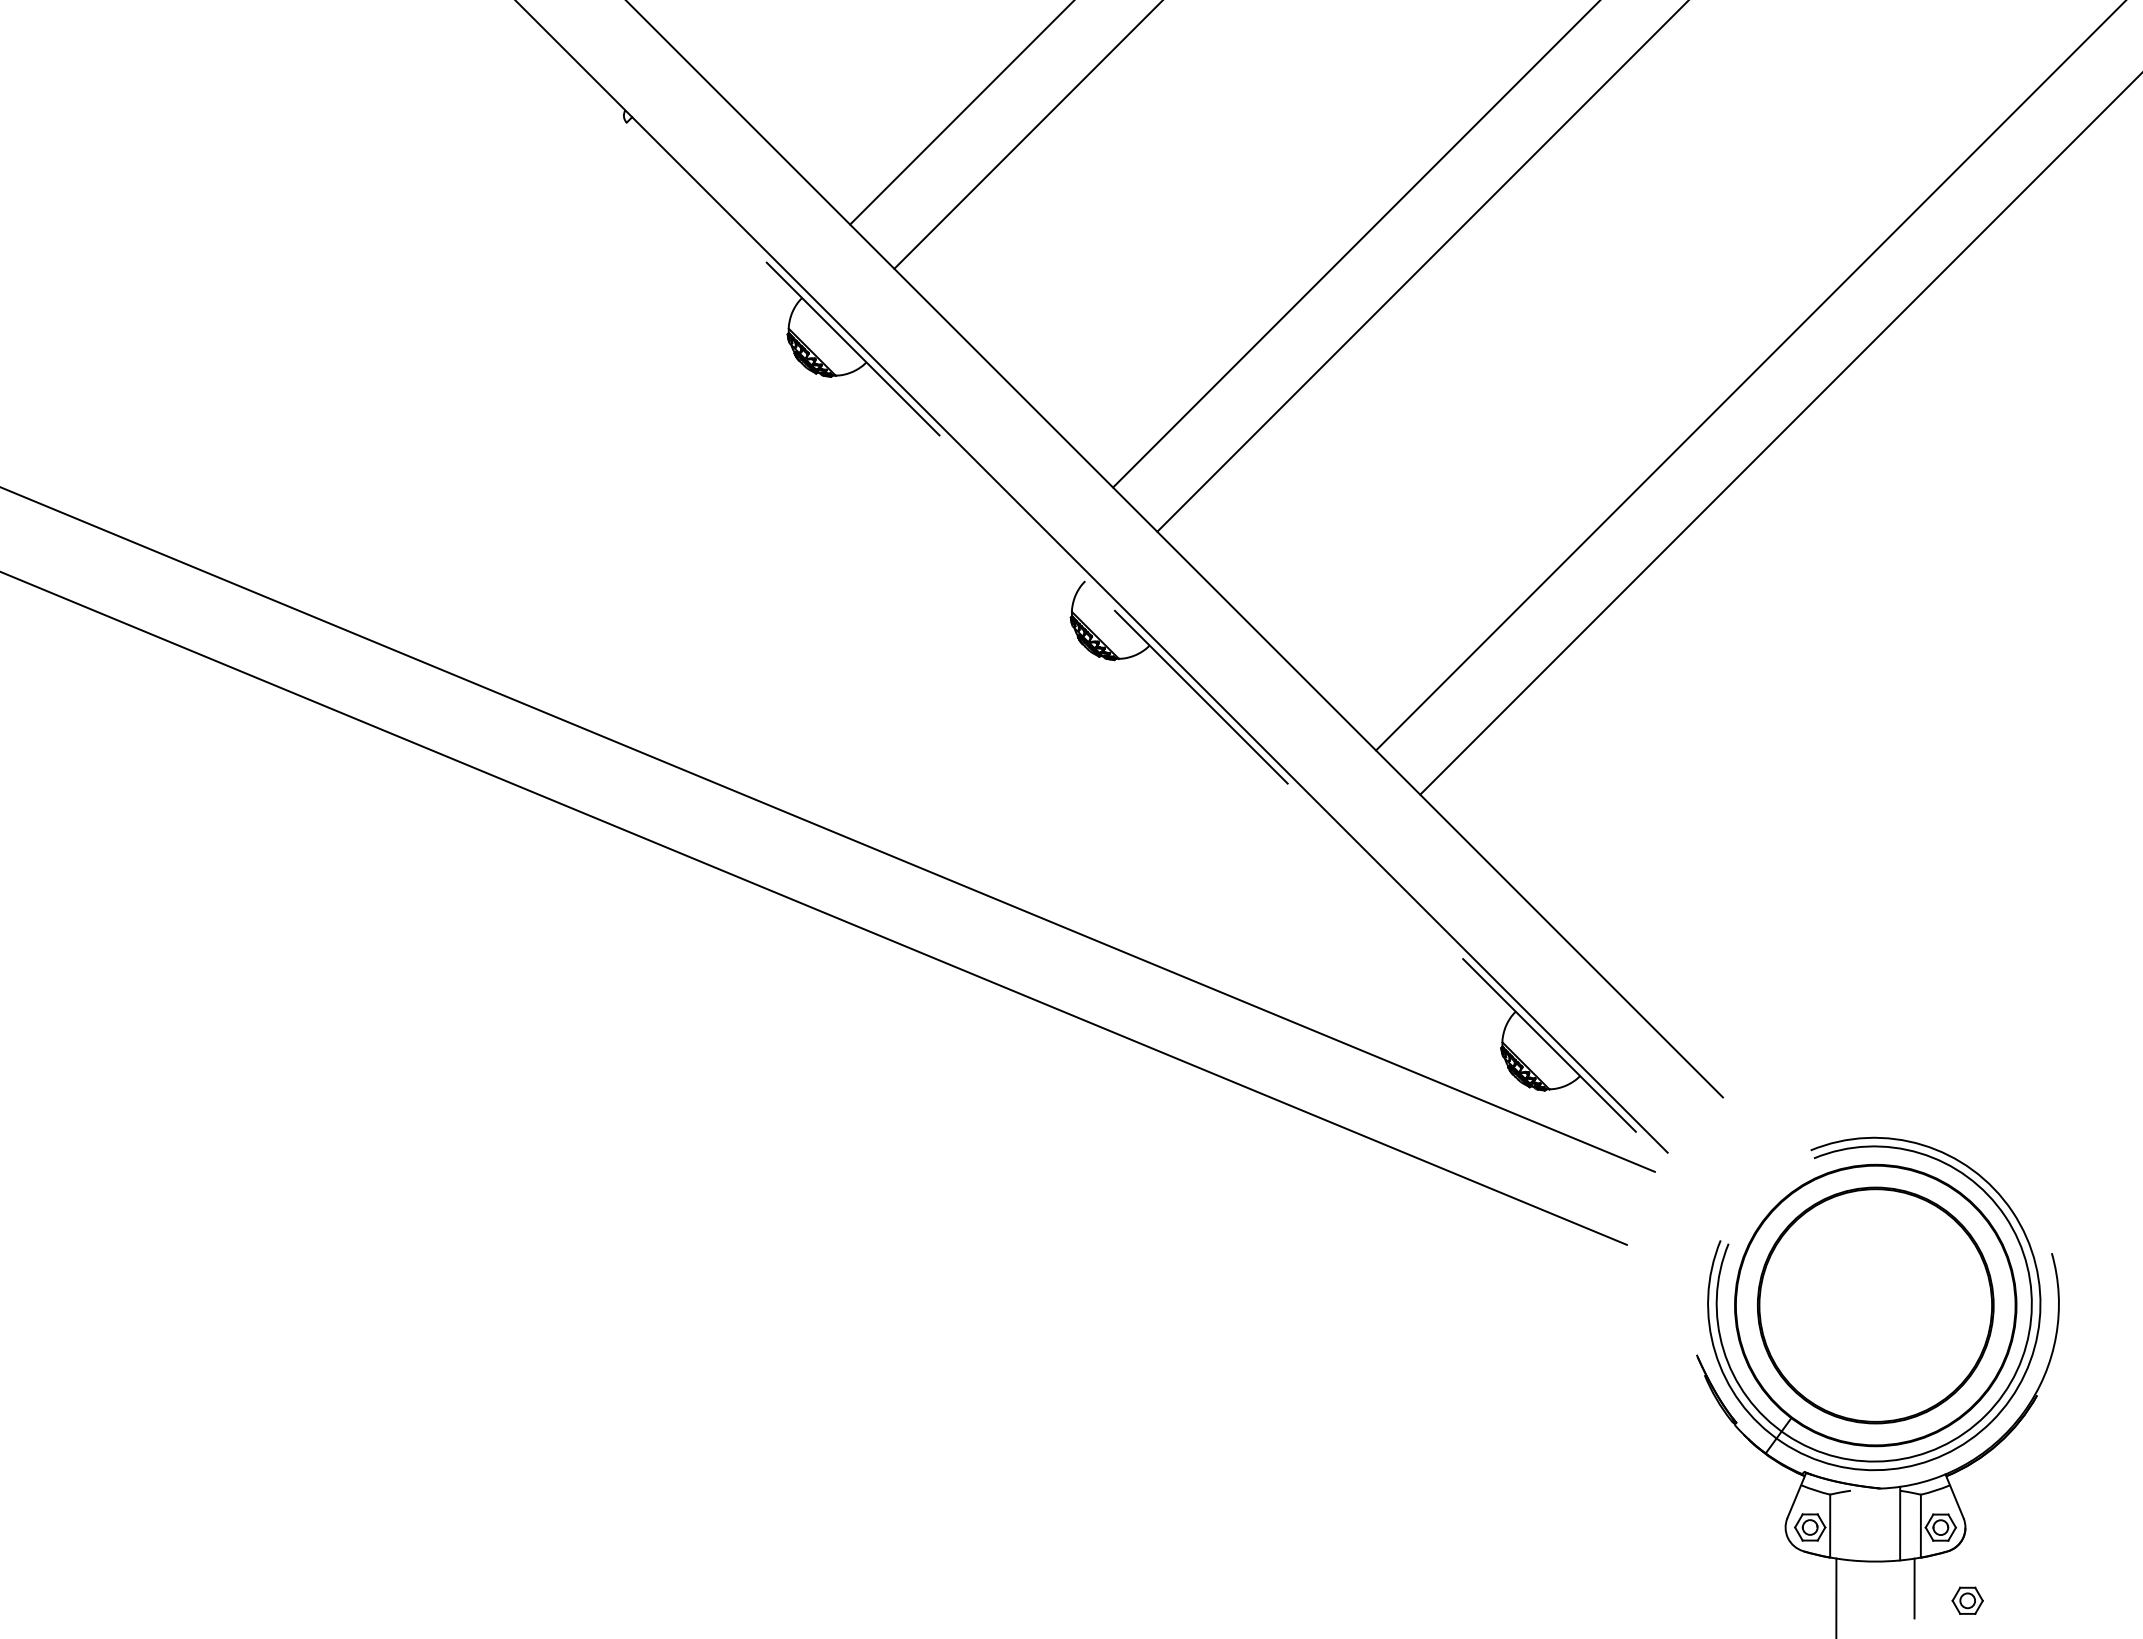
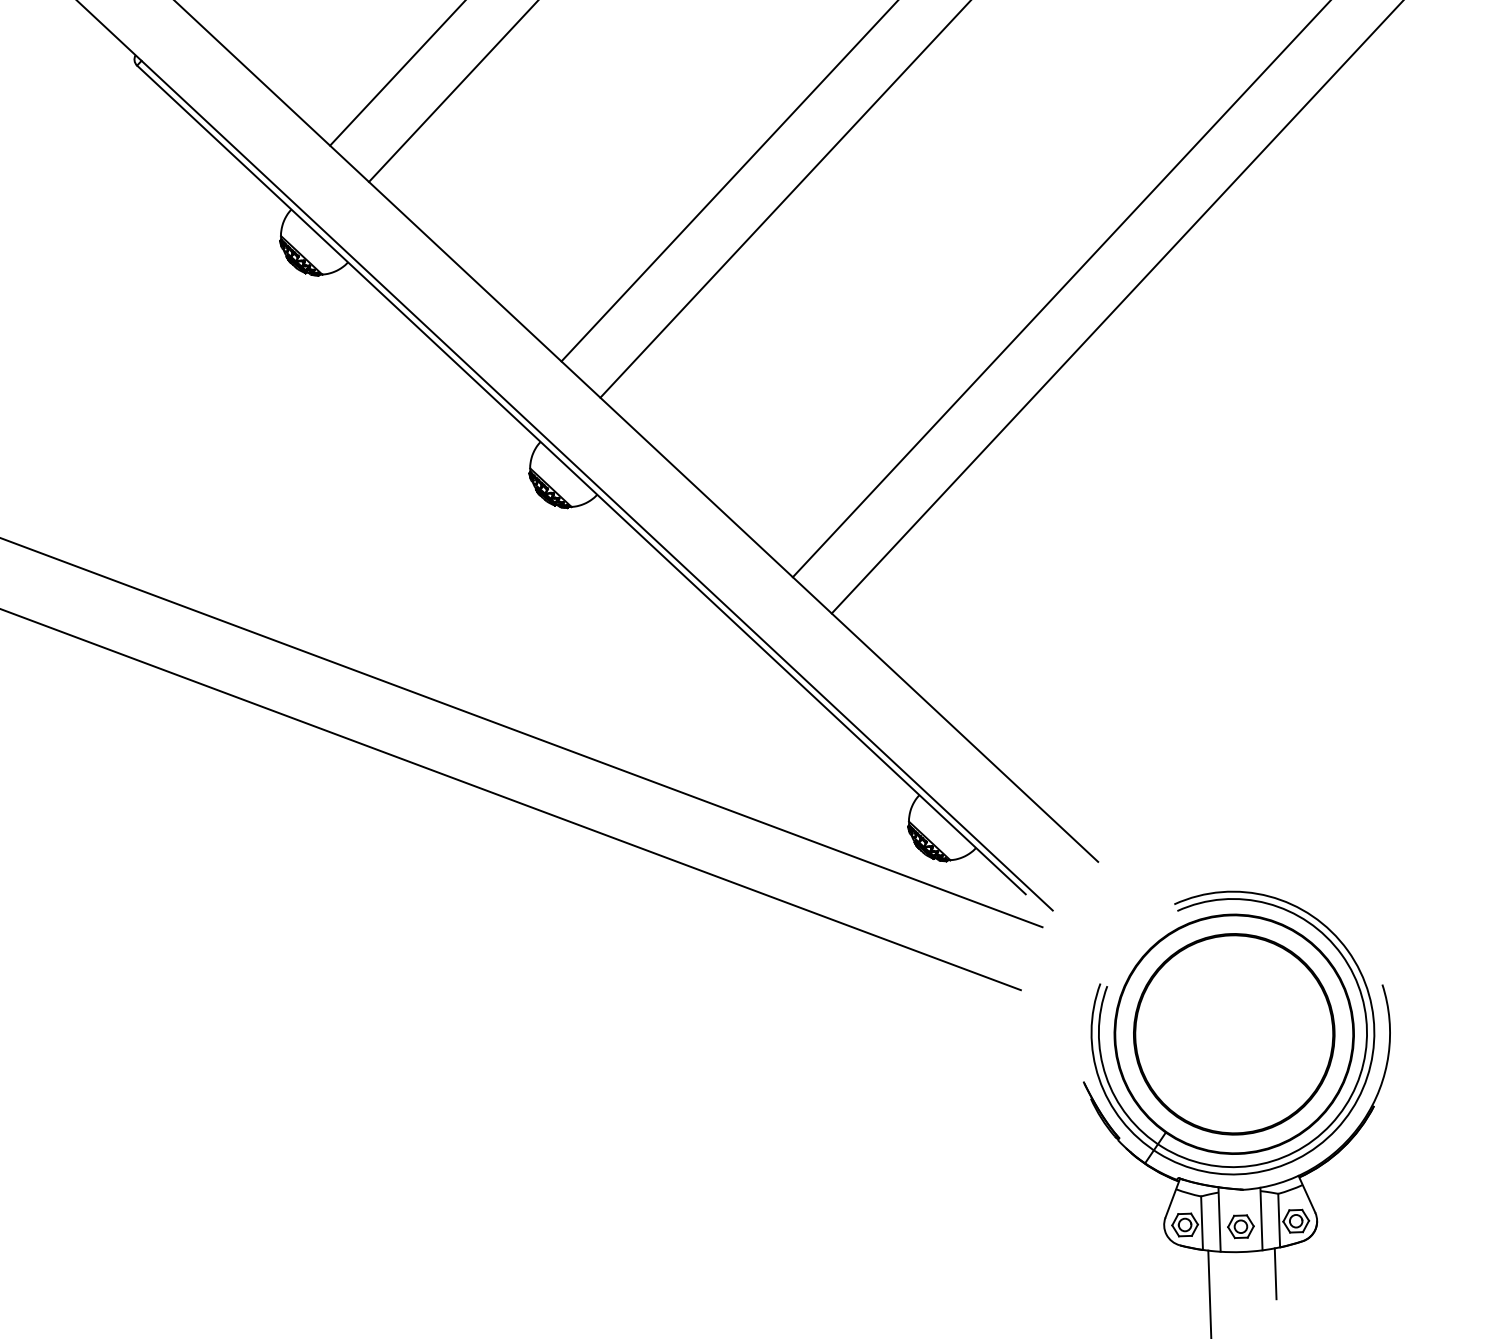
line: (1131, 627) -> (581, 479), dashed -> solid
line: (1850, 1522) -> (1219, 1219), added
part: (1967, 1600) -> (1240, 1226), moved

